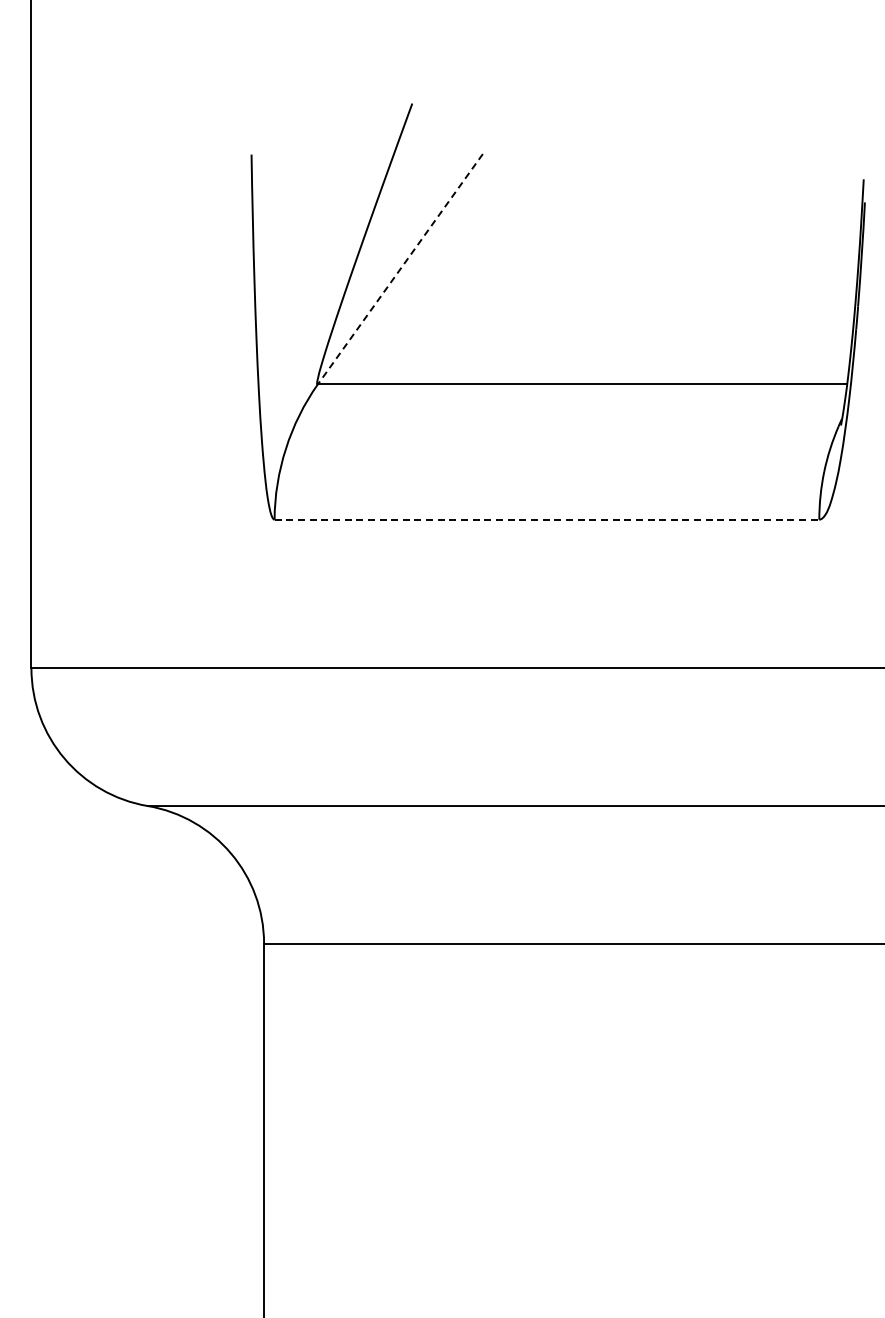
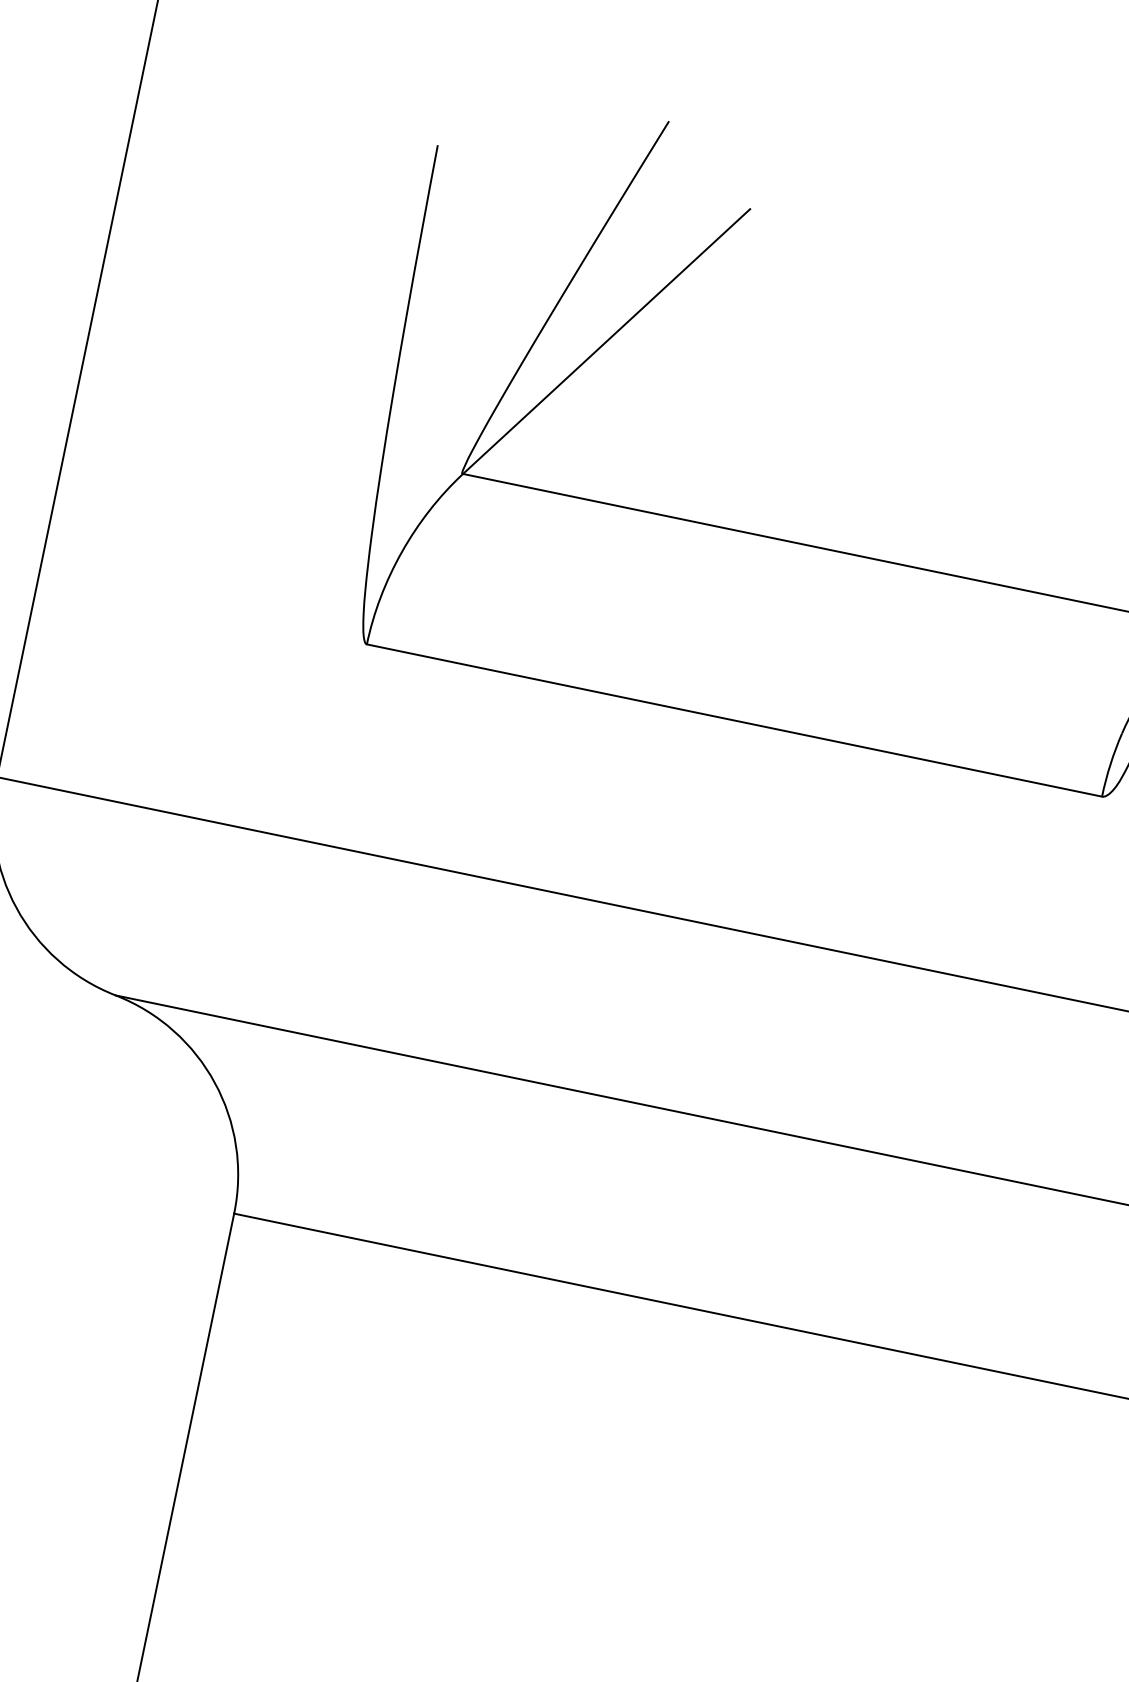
line: (400, 269) -> (606, 341), dashed -> solid
line: (547, 519) -> (735, 720), dashed -> solid

